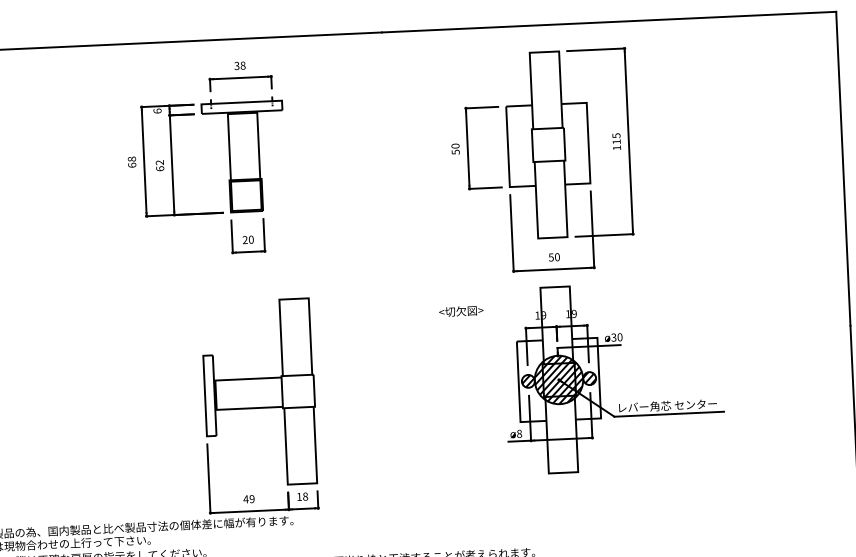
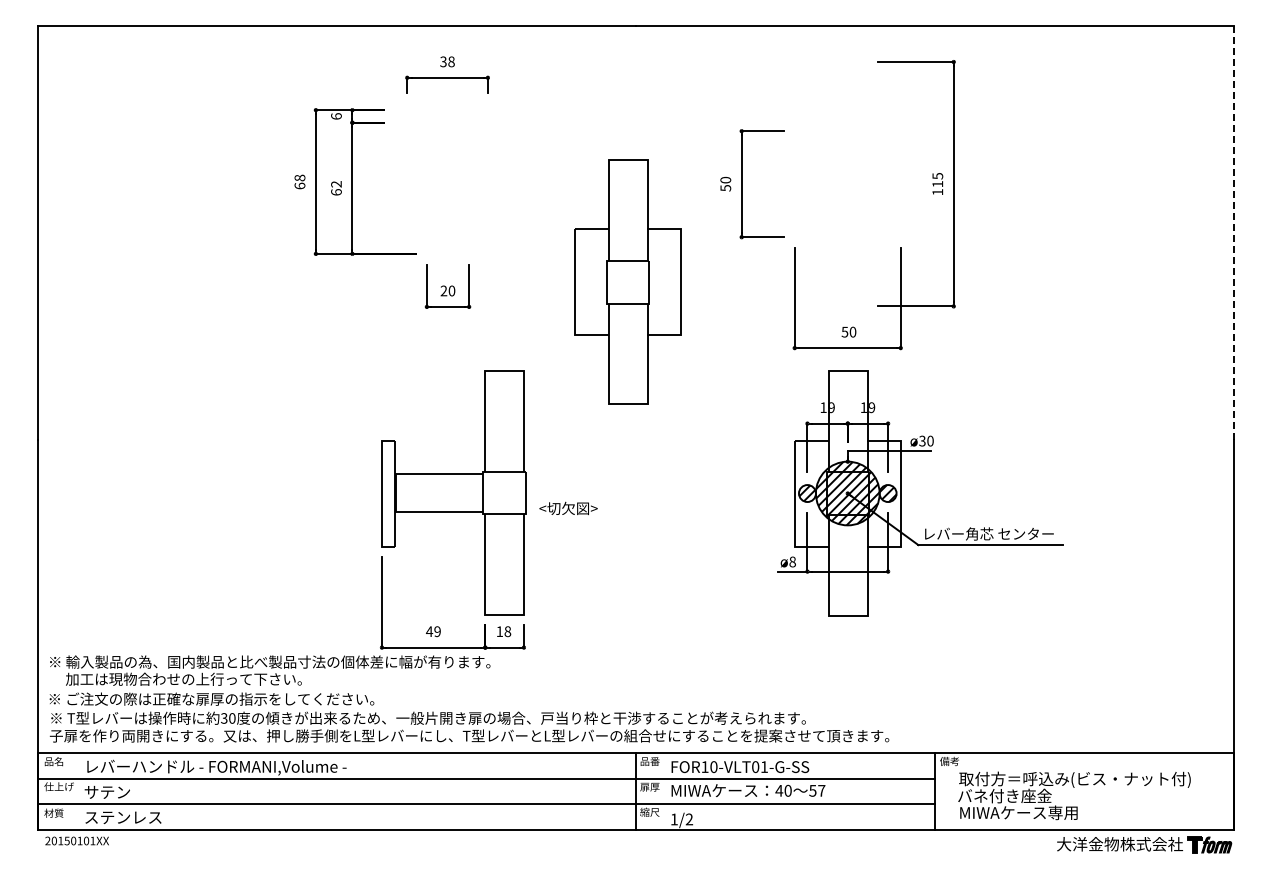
part: (548, 144) -> (627, 281), moved
part: (244, 155) -> (447, 179), removed
line: (843, 169) -> (1233, 233), solid -> dashed
text: (461, 311) -> (568, 508), moved

